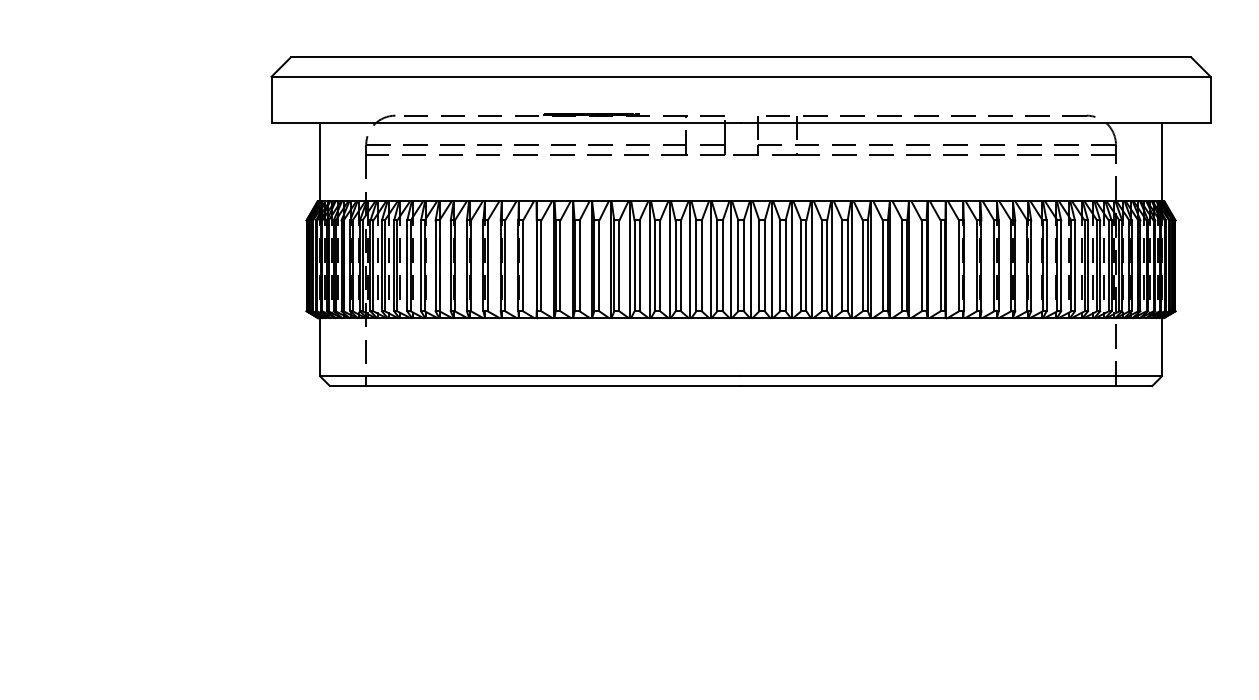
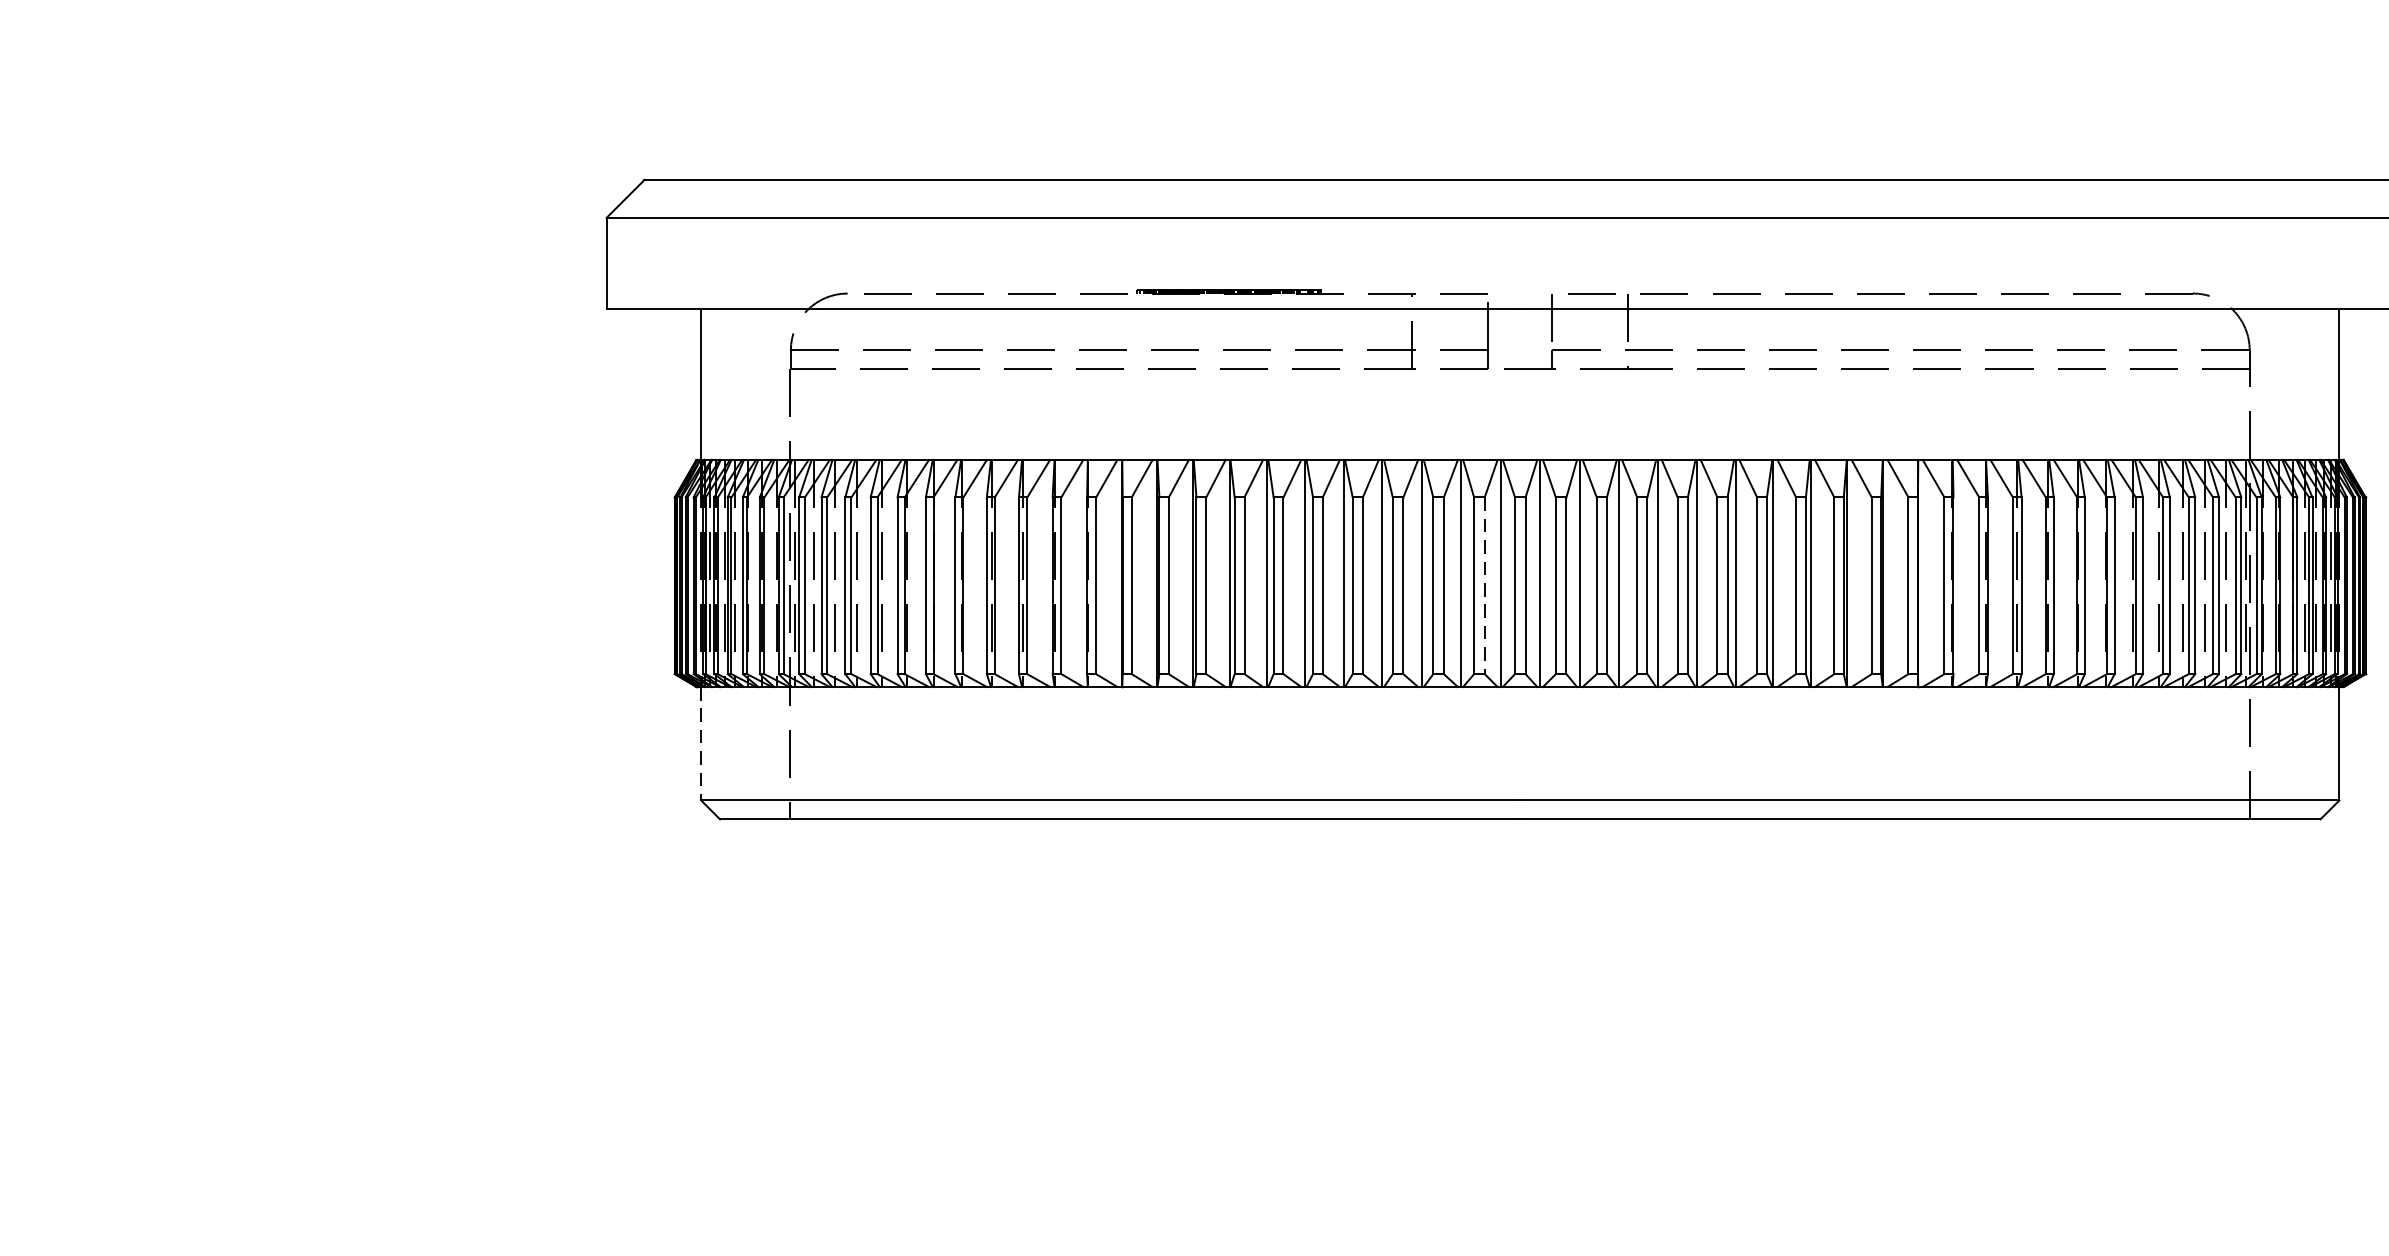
line: (722, 266) -> (1484, 586), solid -> dashed
line: (320, 347) -> (701, 744), solid -> dashed

